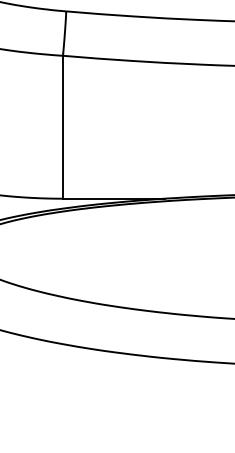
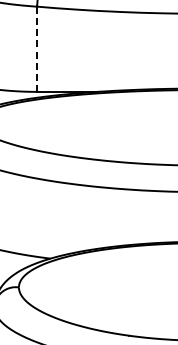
line: (63, 127) -> (37, 49), solid -> dashed

